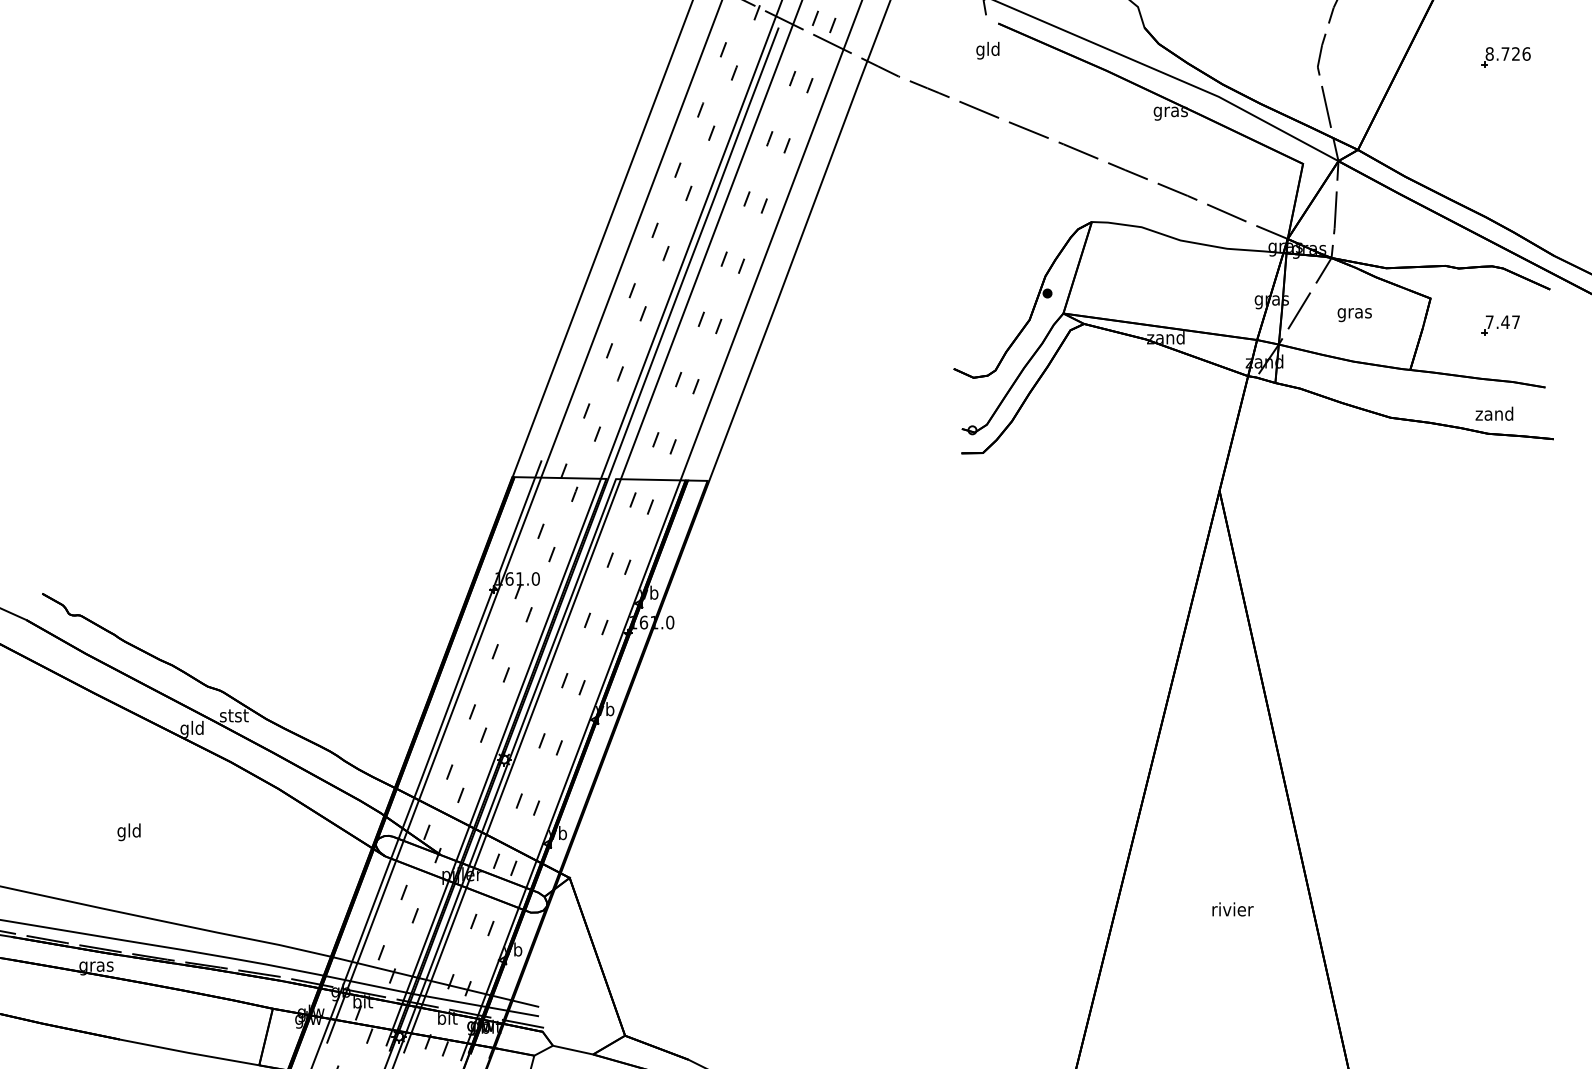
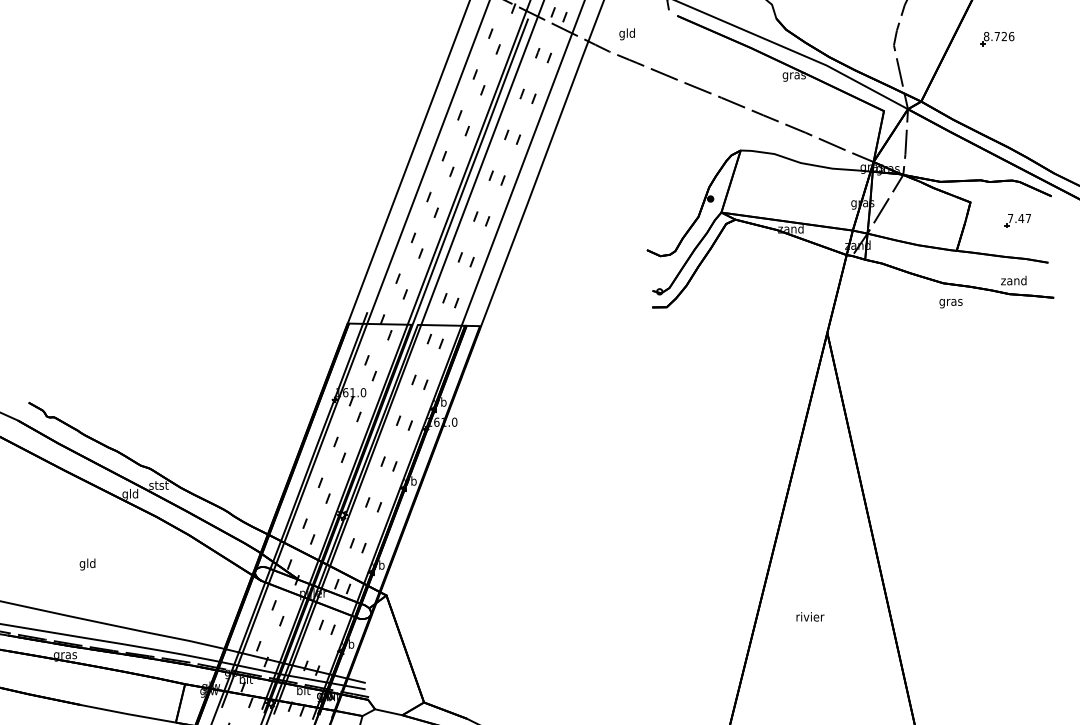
text: (986, 50) -> (626, 34), moved
part: (1505, 58) -> (997, 39), moved
text: (1353, 314) -> (950, 303), moved
text: (1233, 908) -> (810, 616), moved

